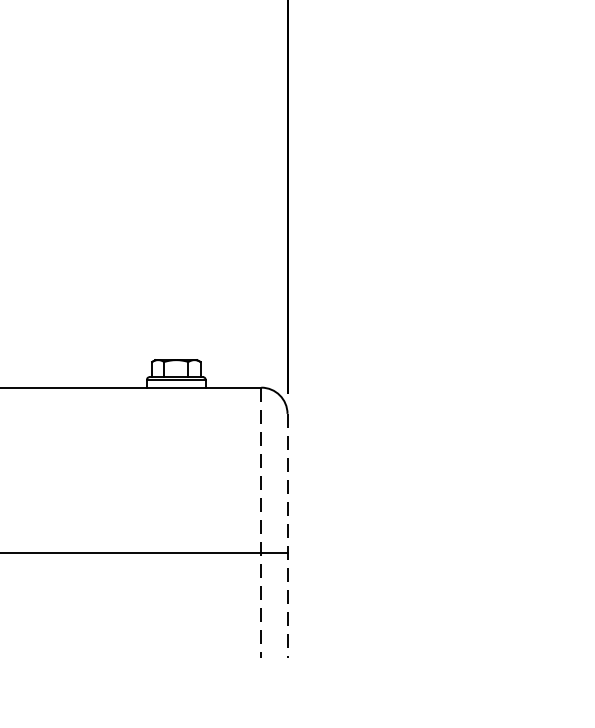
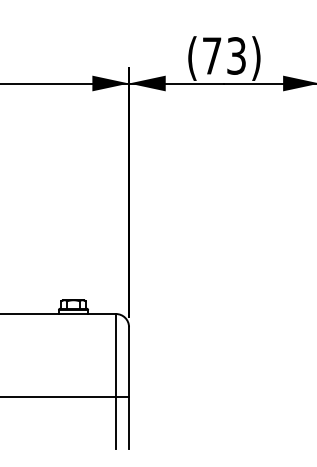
line: (260, 522) -> (115, 381), dashed -> solid
line: (288, 536) -> (129, 388), dashed -> solid

